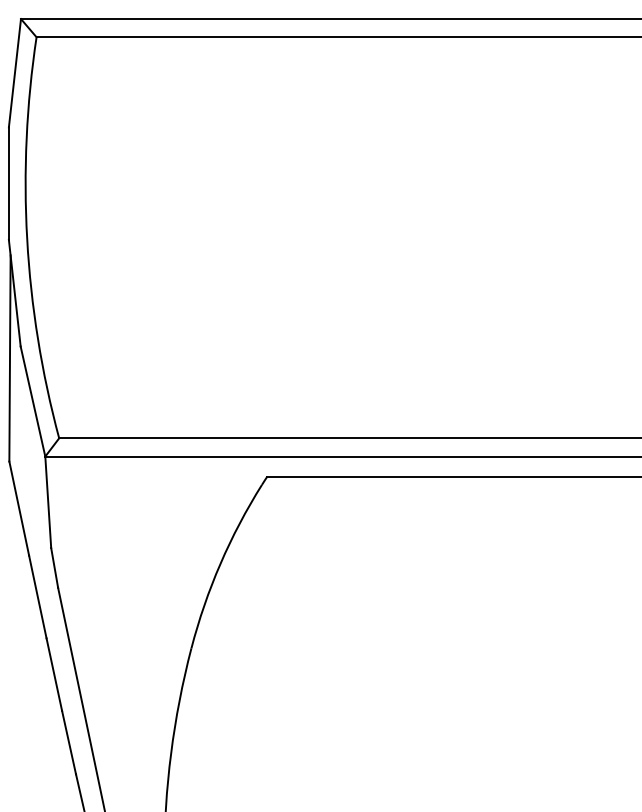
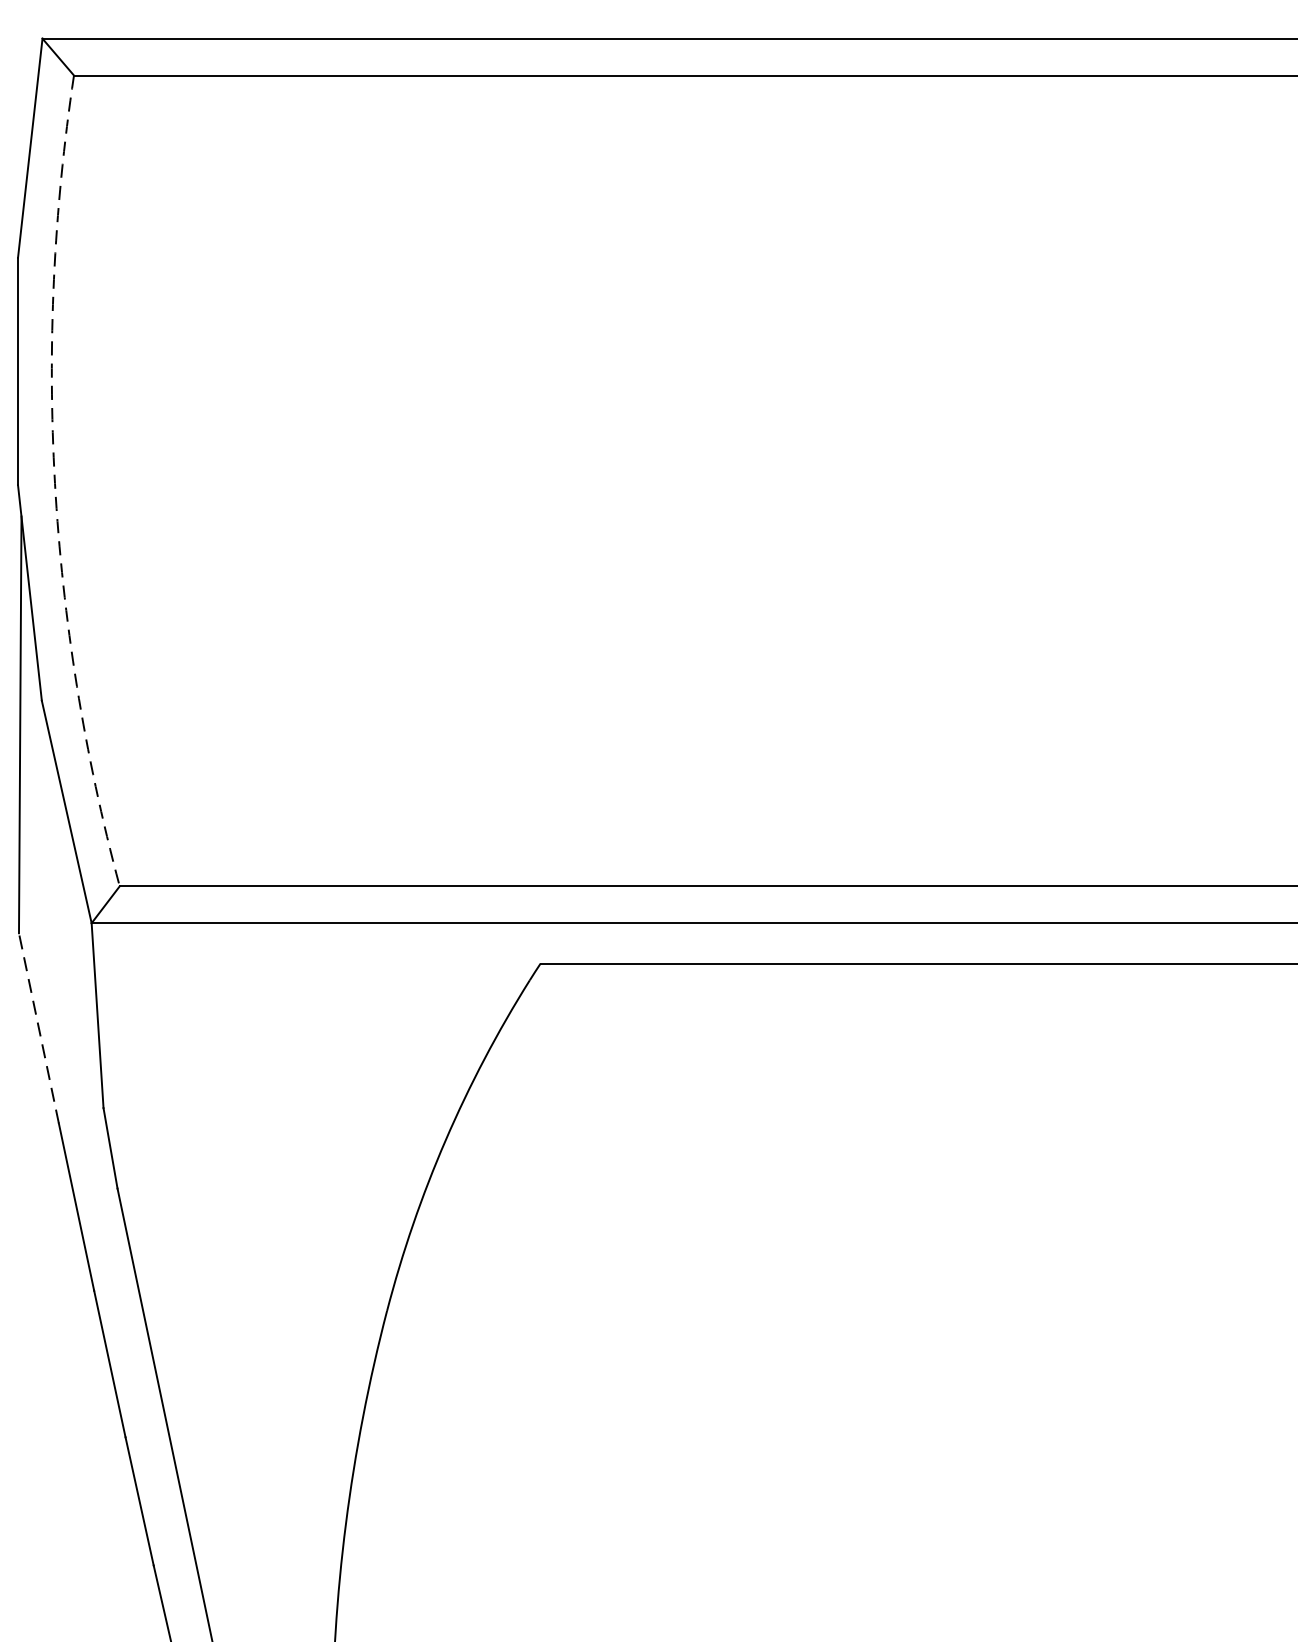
arc: (27, 238) -> (55, 482), solid -> dashed
line: (19, 508) -> (39, 1028), solid -> dashed

